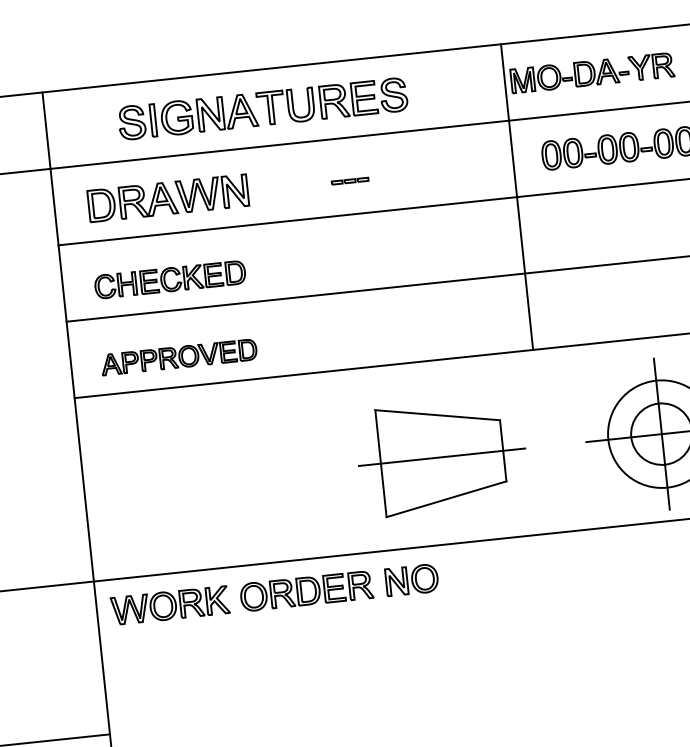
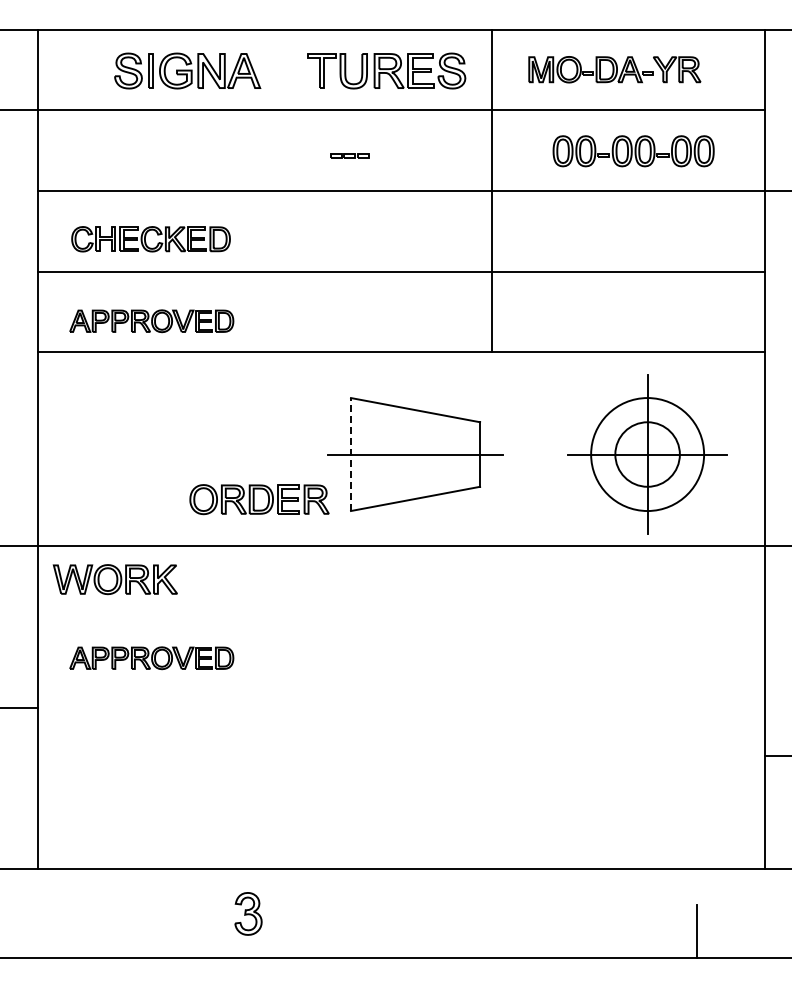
part: (331, 101) -> (386, 70), moved
line: (517, 196) -> (492, 190), moved
part: (167, 197) -> (157, 153), removed
line: (380, 463) -> (350, 454), solid -> dashed
part: (411, 580) -> (370, 579), removed
part: (306, 591) -> (259, 499), moved
part: (212, 676) -> (151, 658), added

